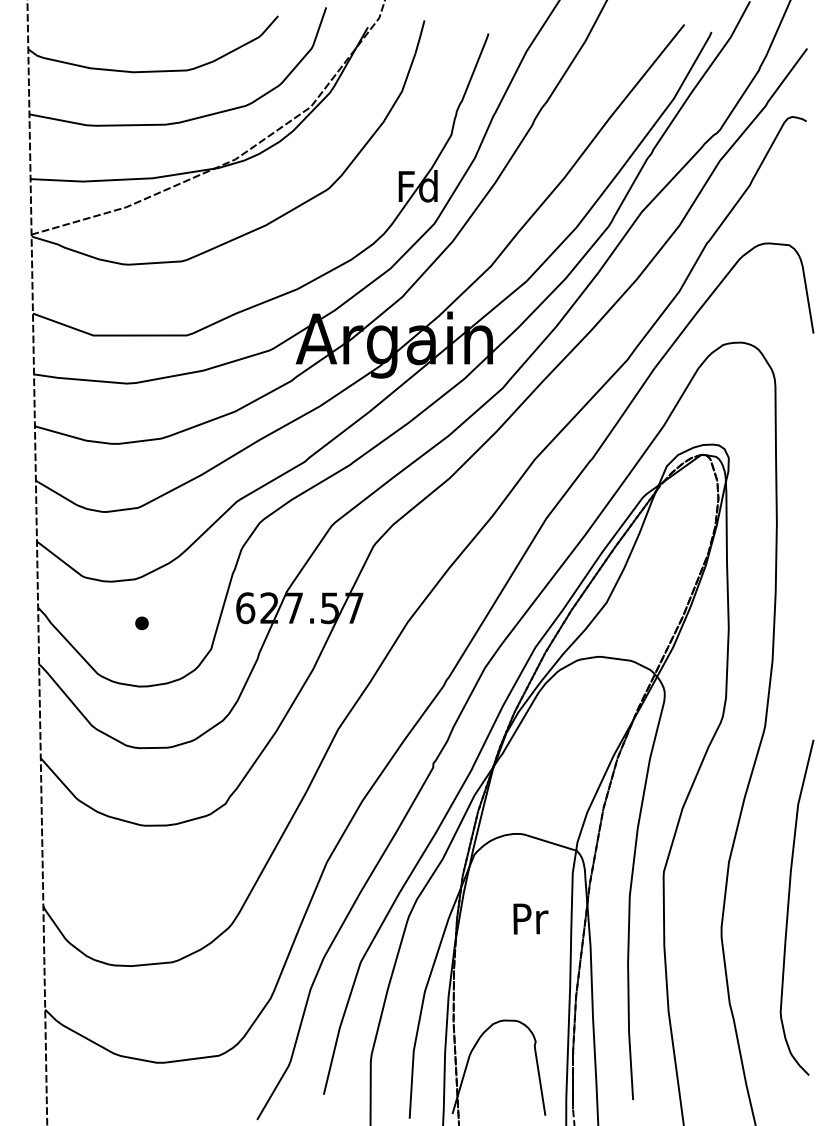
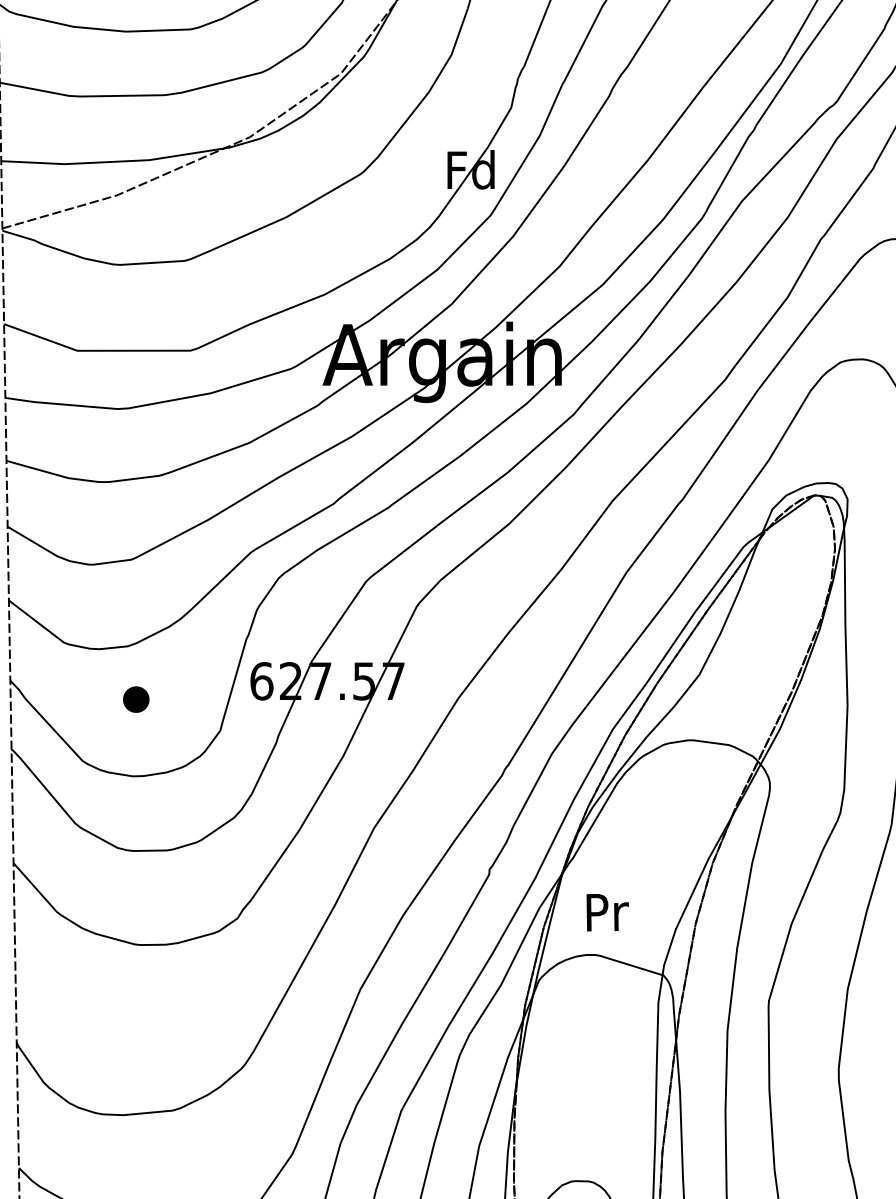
part: (141, 623) -> (135, 699), size x1.6
text: (530, 918) -> (607, 911), moved

